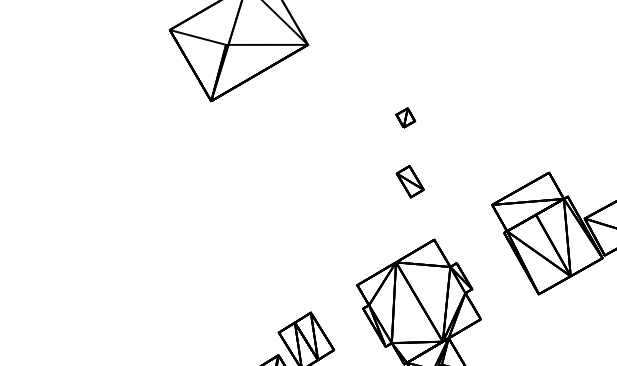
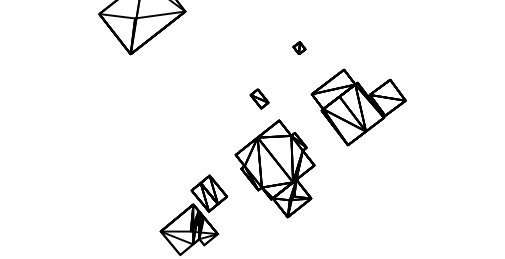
part: (405, 116) -> (299, 47), moved
part: (410, 180) -> (259, 98), moved

